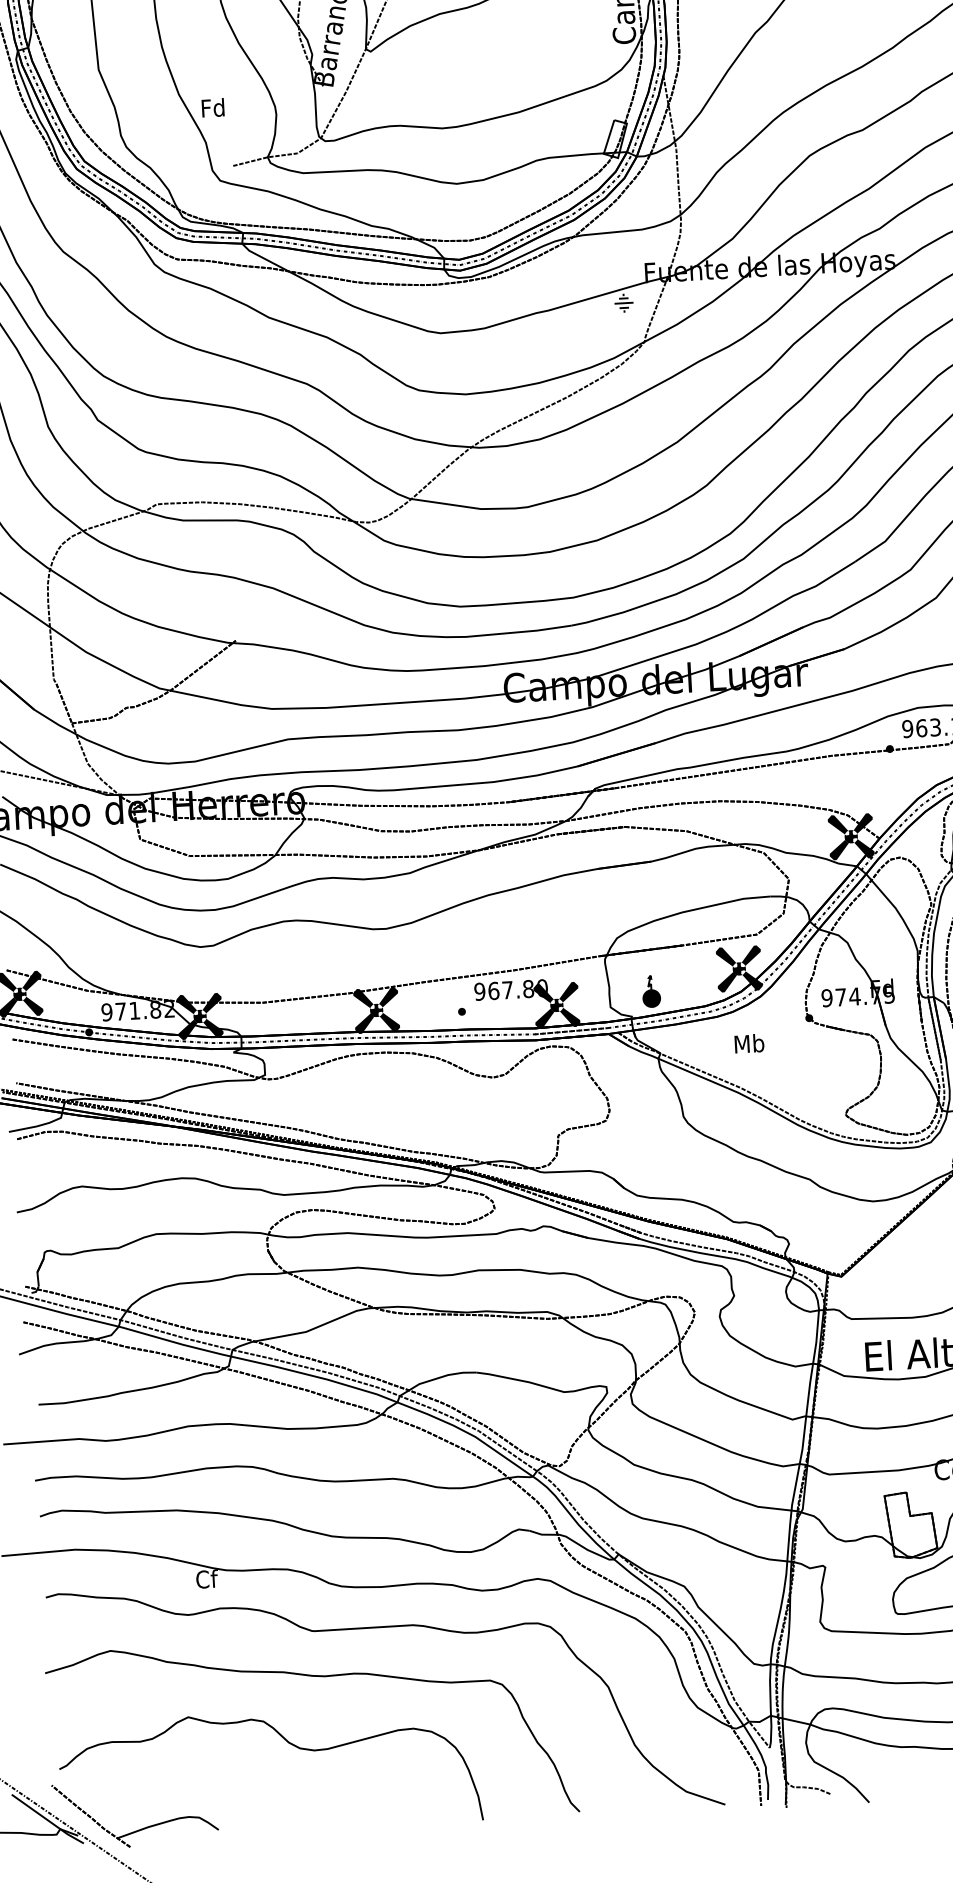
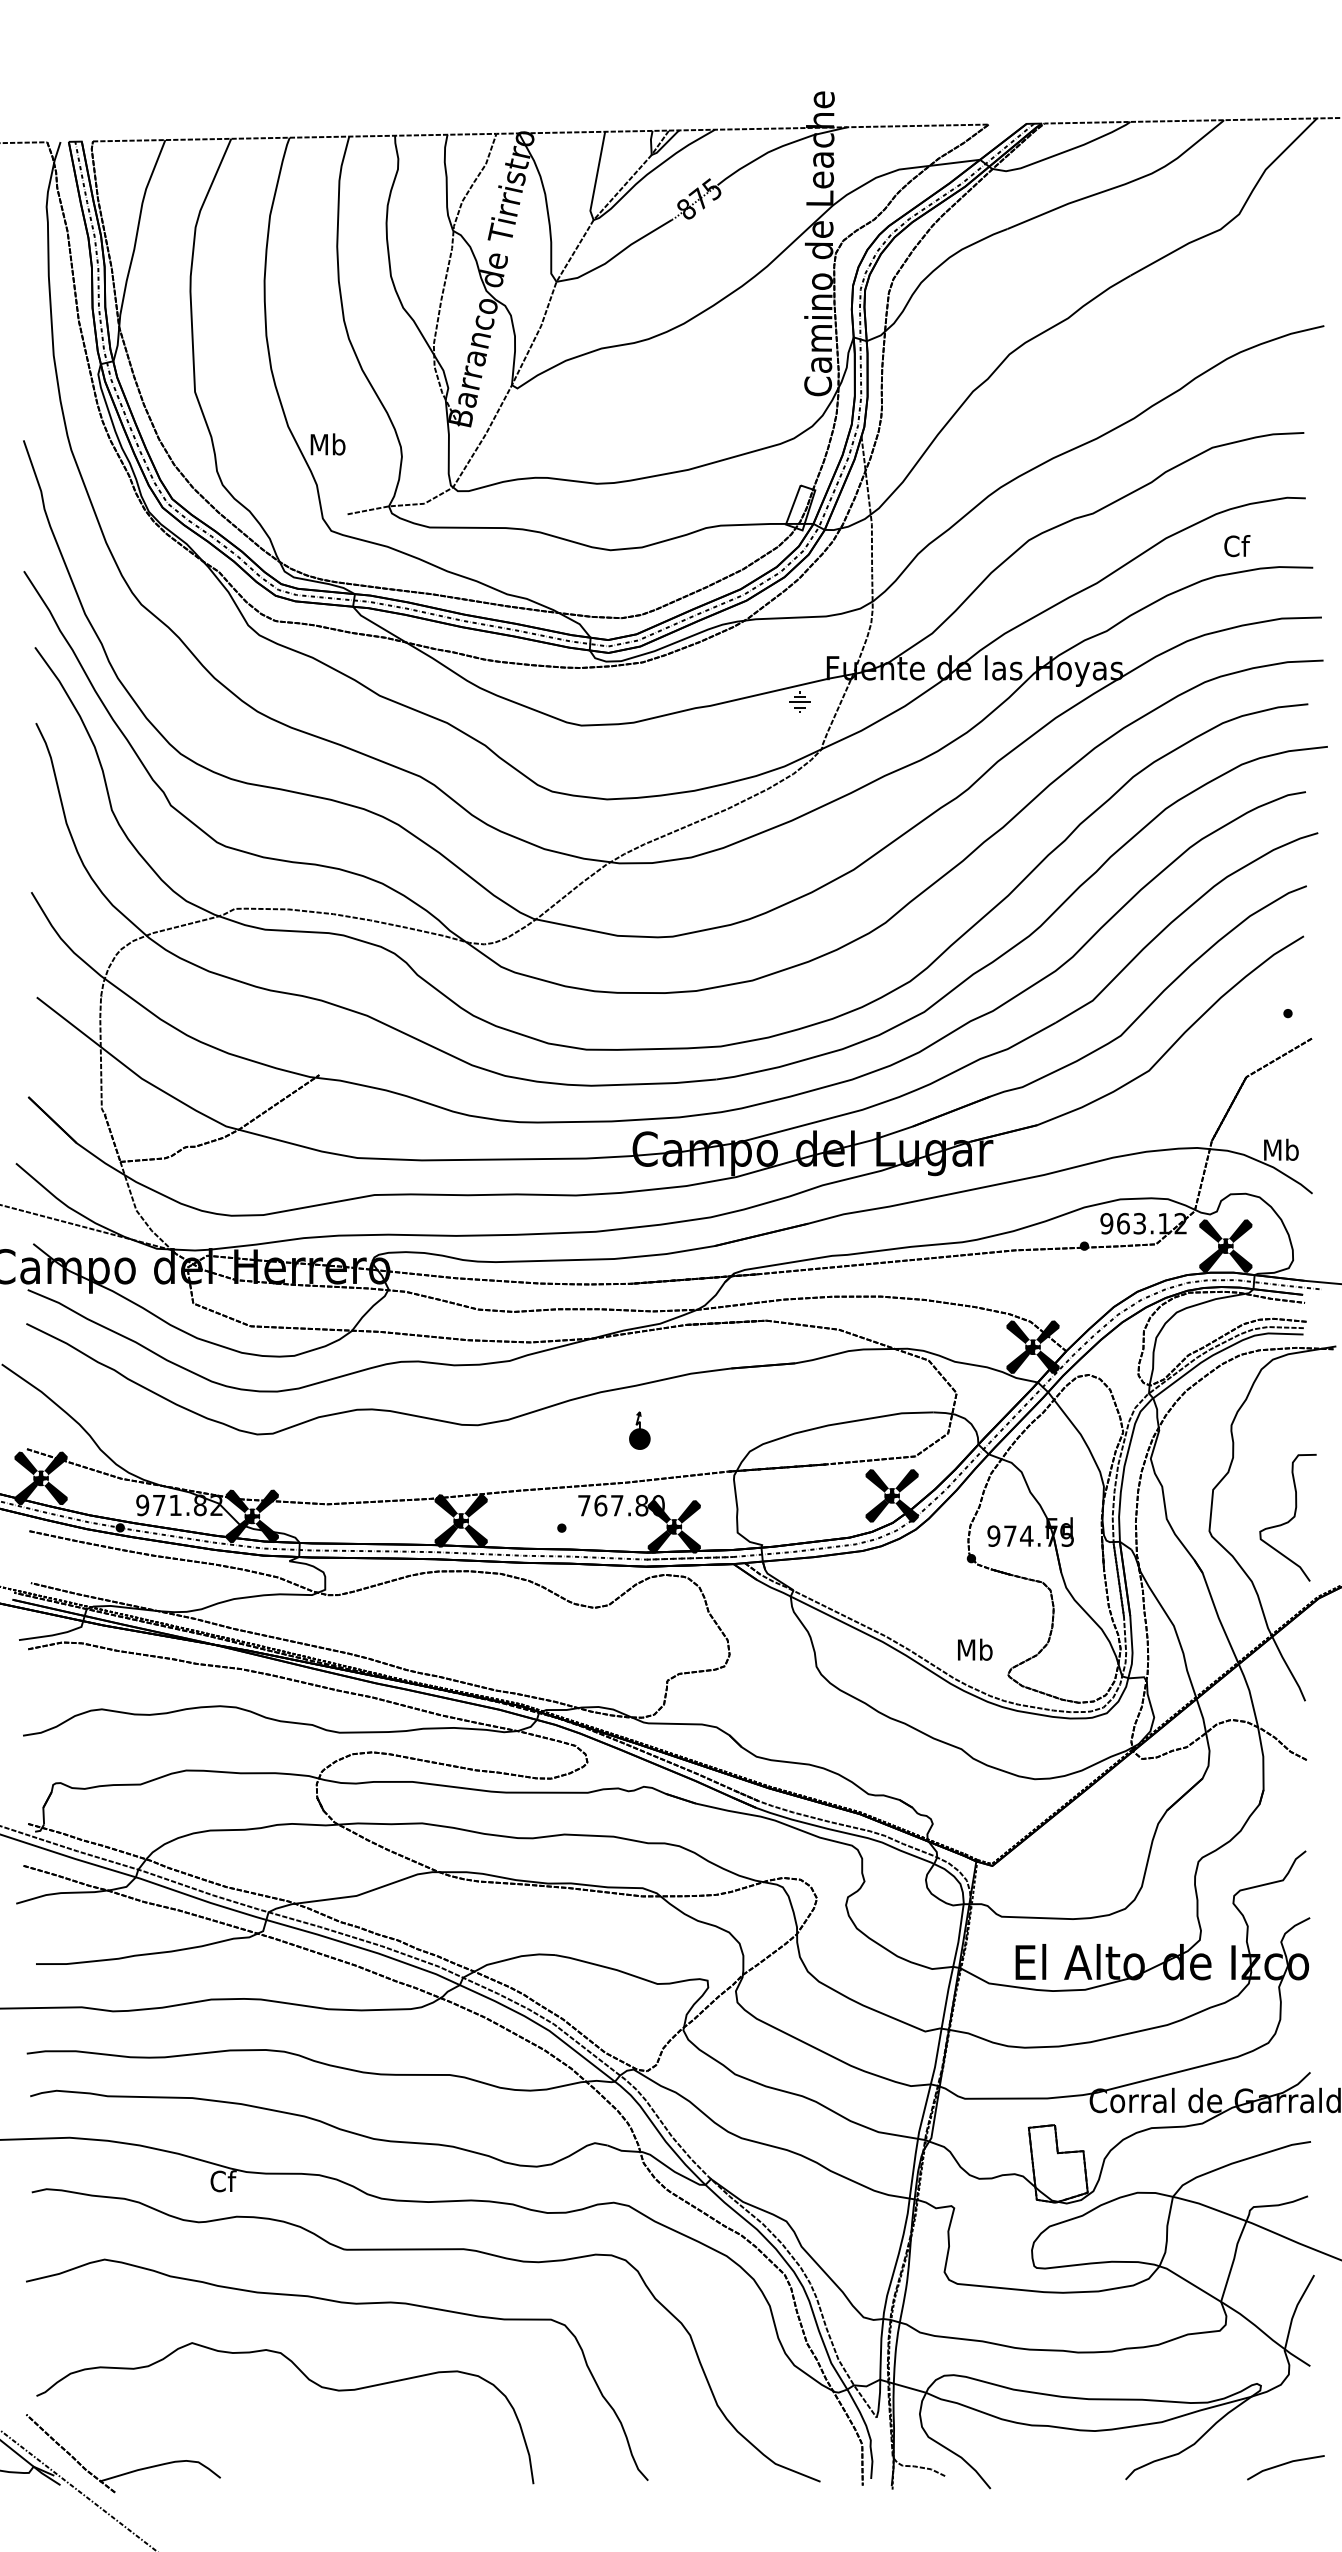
text: (212, 107) -> (327, 444), Fd -> Mb
text: (479, 991) -> (583, 1505), 967.80 -> 767.80
part: (651, 991) -> (639, 1430), moved
text: (749, 1043) -> (975, 1649), moved

